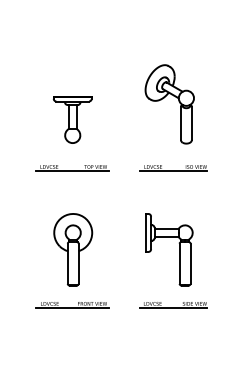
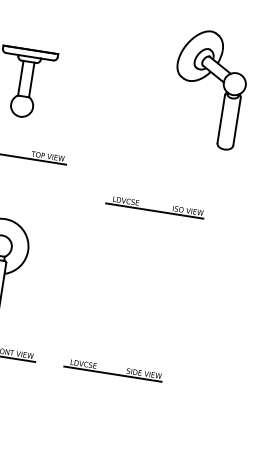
part: (164, 98) -> (203, 79), moved
part: (173, 168) -> (154, 207), moved
part: (179, 249) -> (150, 294), removed
part: (173, 305) -> (113, 371), moved

